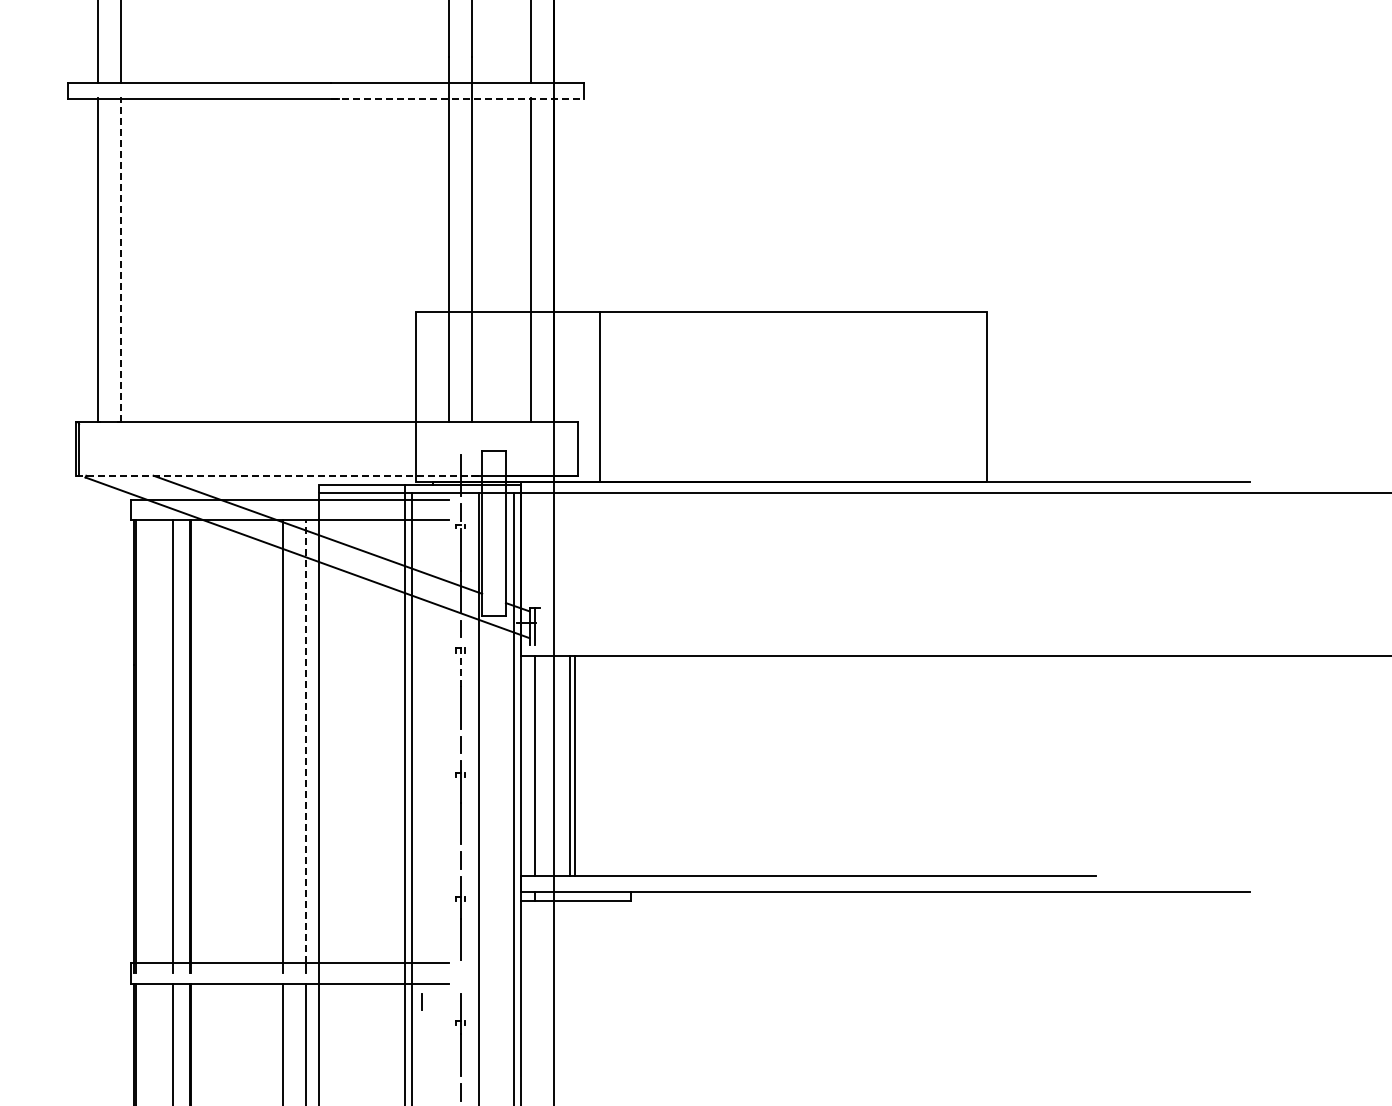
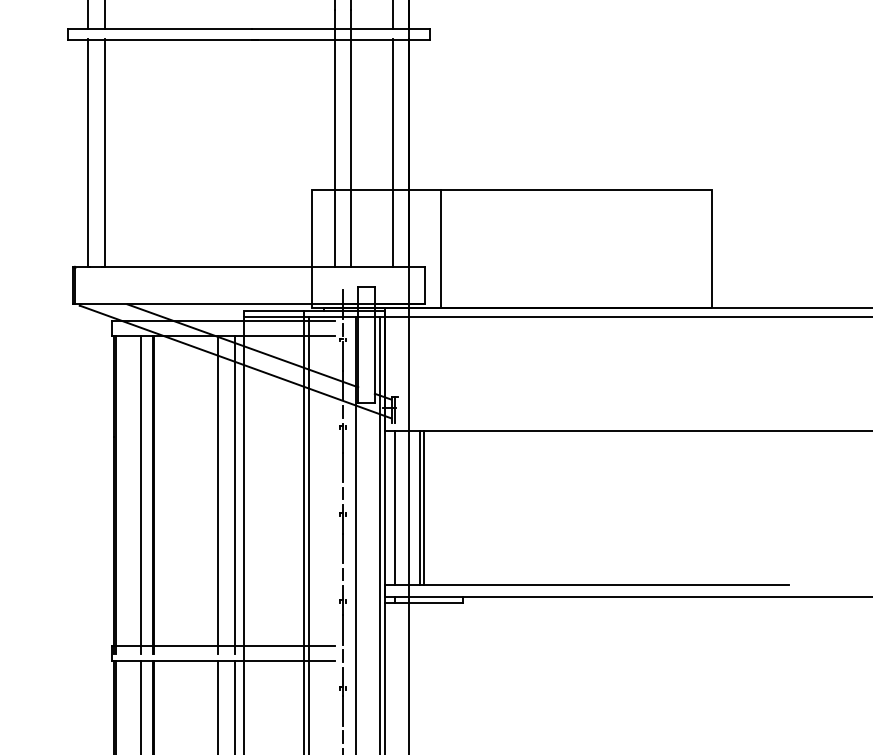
line: (458, 99) -> (341, 40), dashed -> solid
line: (120, 260) -> (104, 153), dashed -> solid
line: (279, 475) -> (215, 304), dashed -> solid
line: (460, 666) -> (342, 438), dashed -> solid
line: (306, 741) -> (234, 490), dashed -> solid
line: (421, 1001) -> (342, 655), moved

